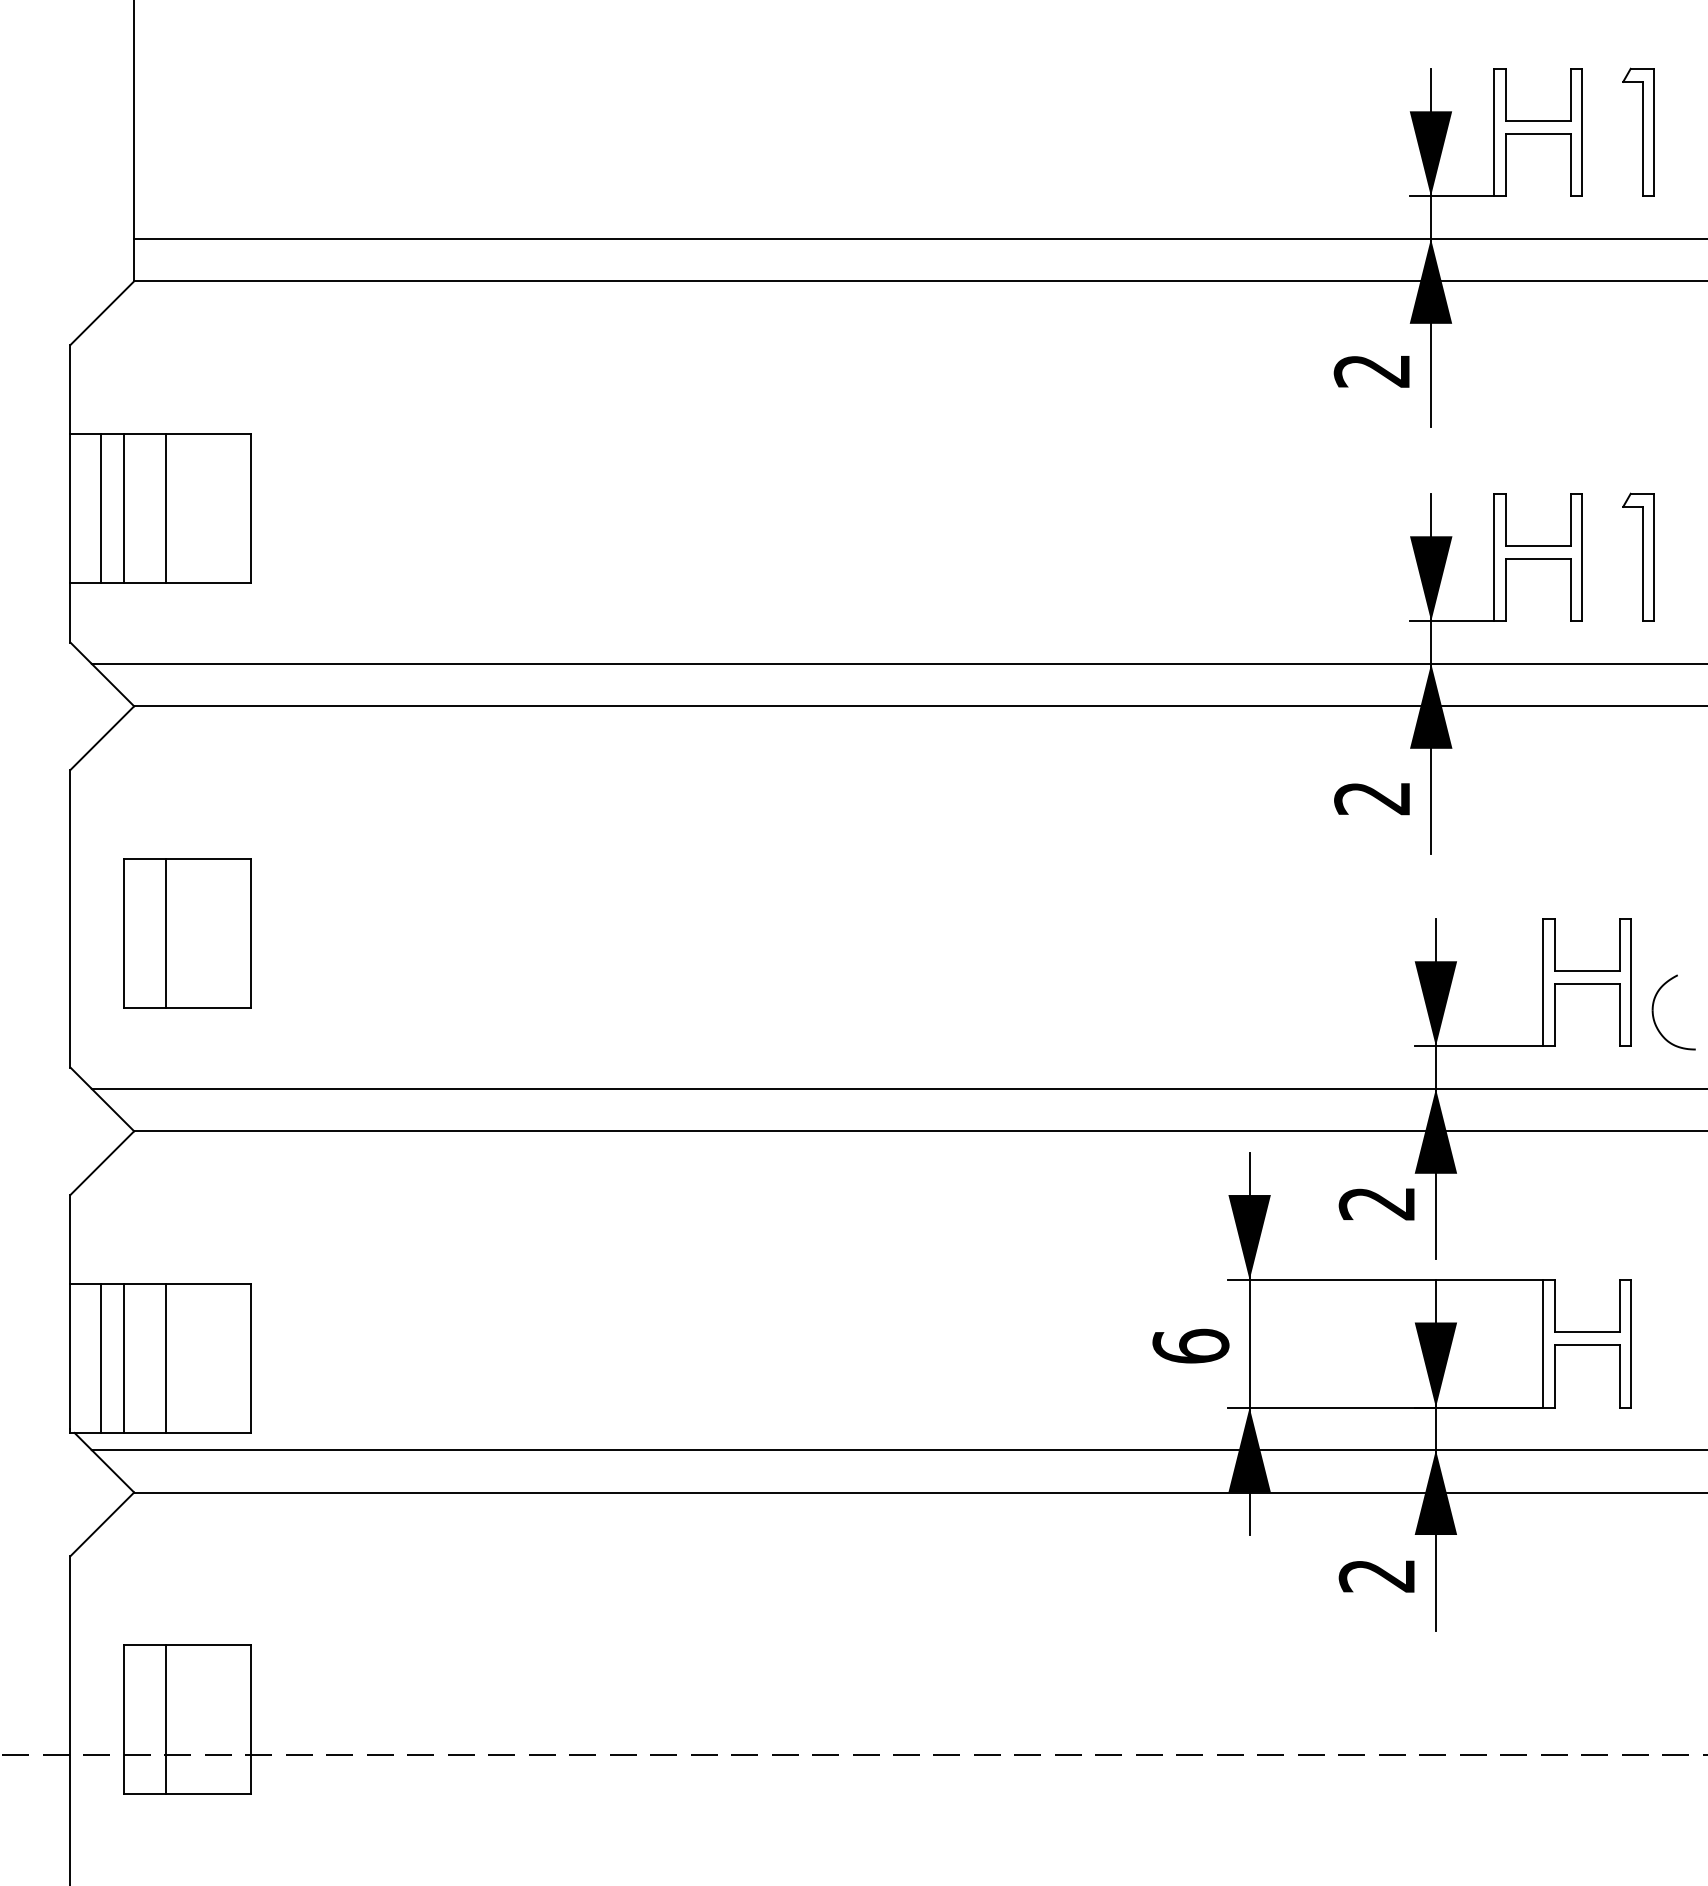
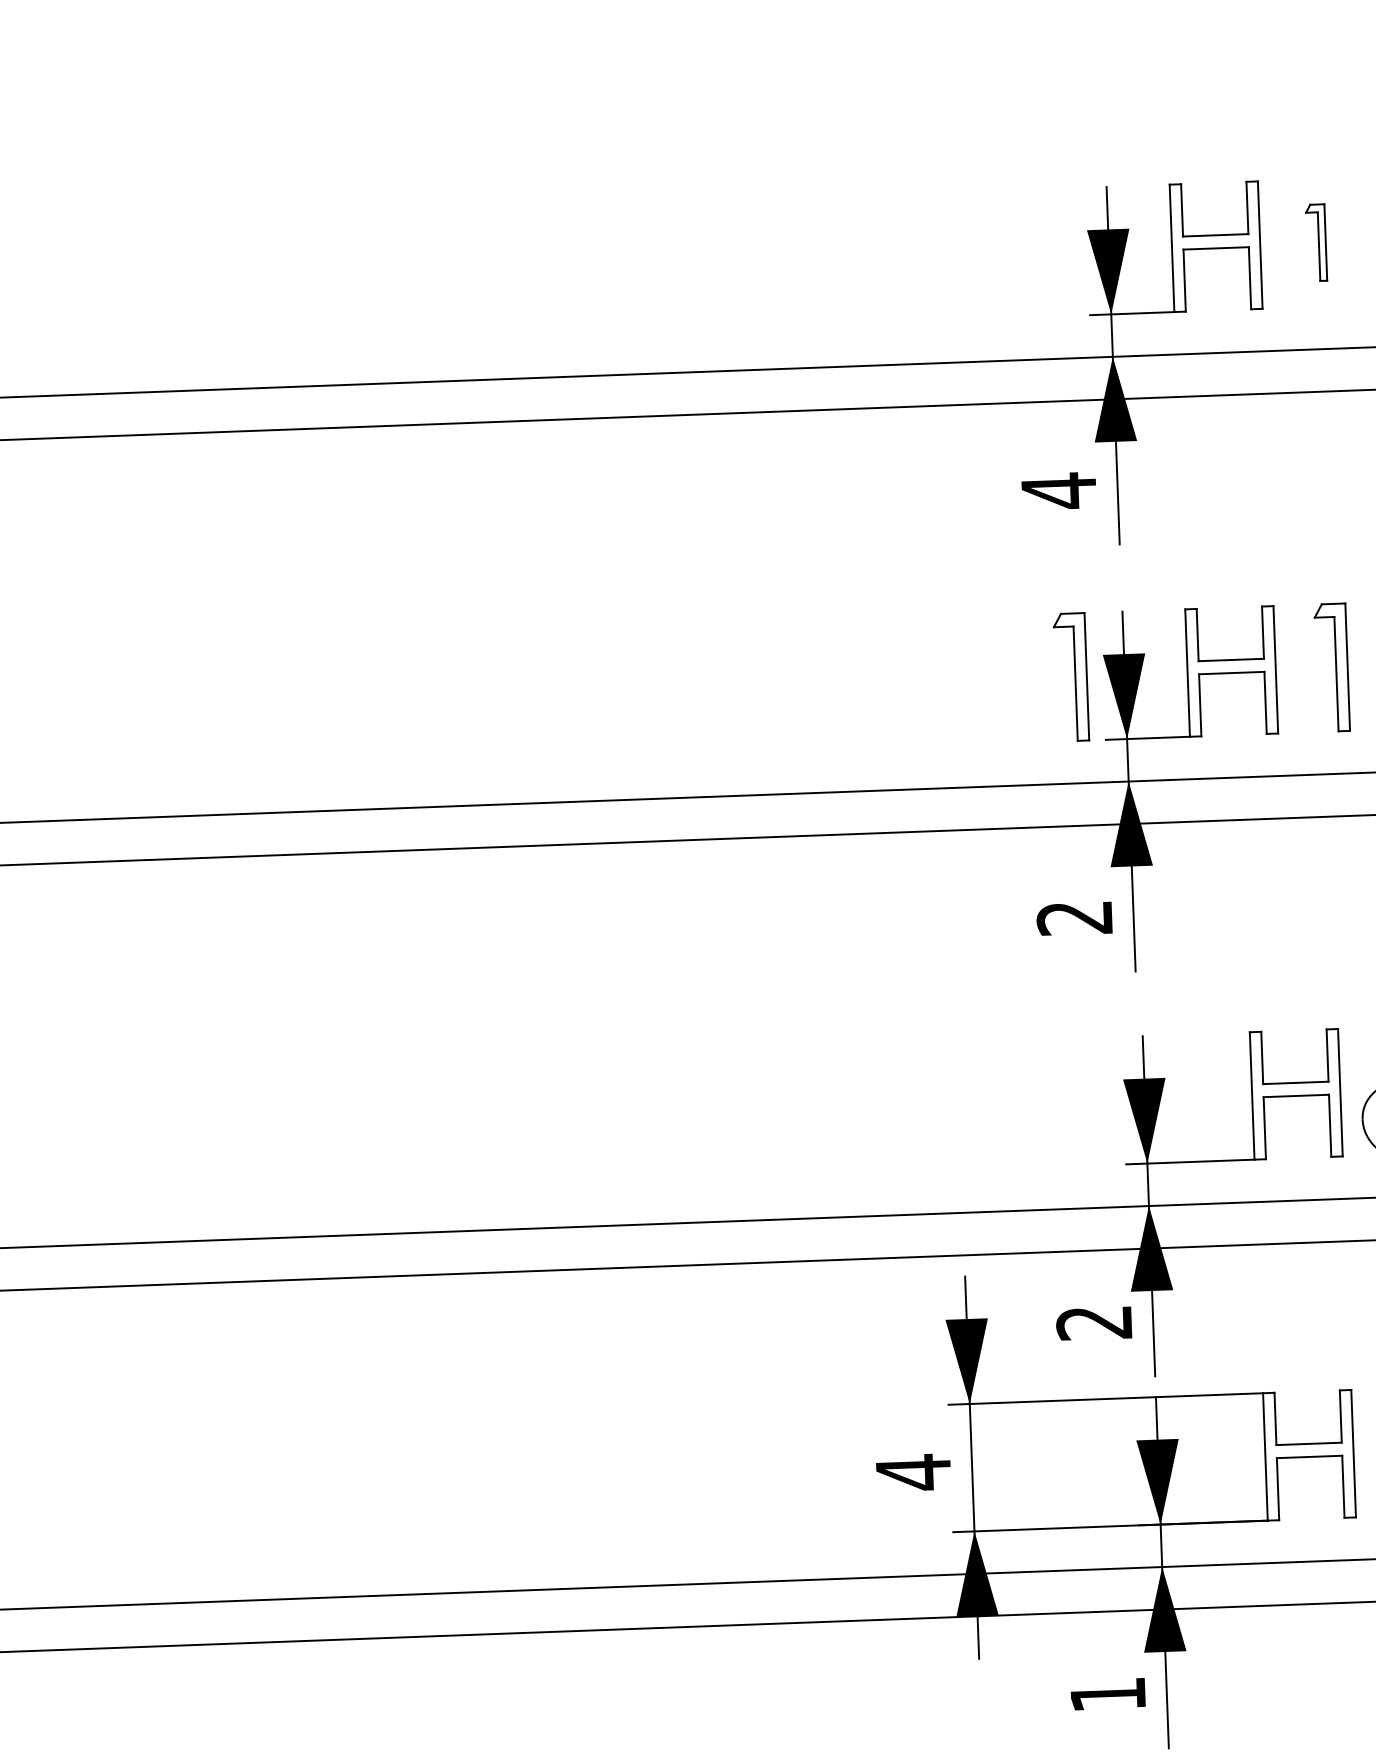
part: (1638, 131) -> (1316, 241), size x0.6
text: (1371, 370) -> (1058, 490), 2 -> 4
part: (1377, 556) -> (1071, 676), added
text: (1190, 1346) -> (913, 1472), 6 -> 4
text: (1376, 1576) -> (1107, 1695), 2 -> 1

